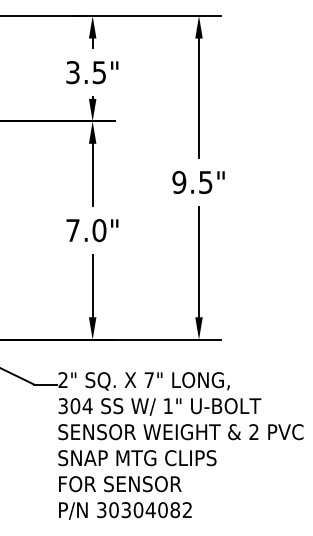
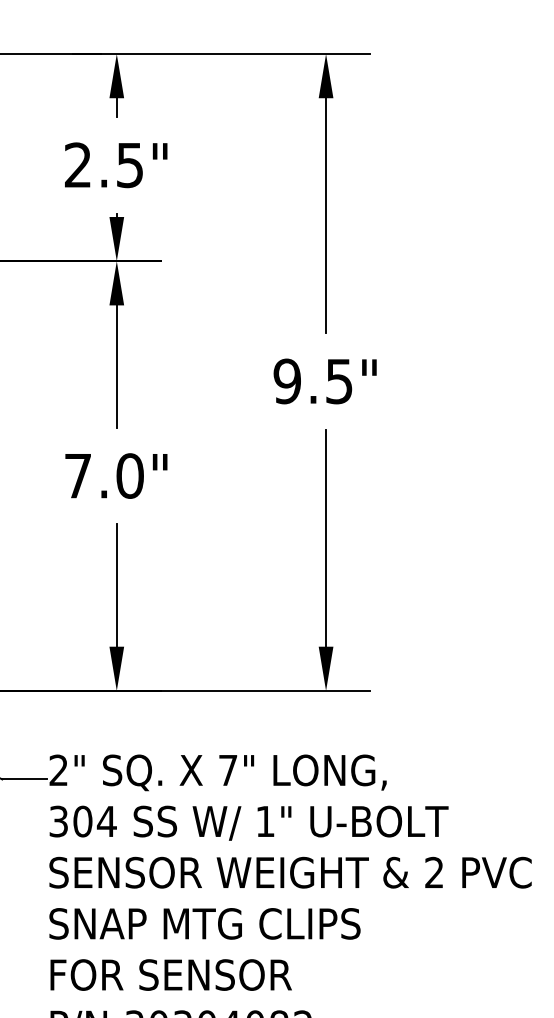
text: (72, 72) -> (77, 165), 3.5" -> 2.5"

